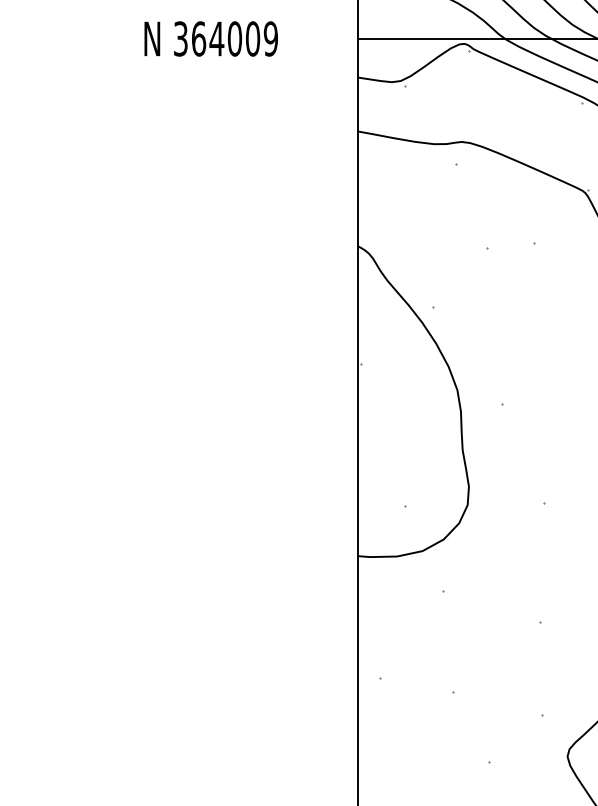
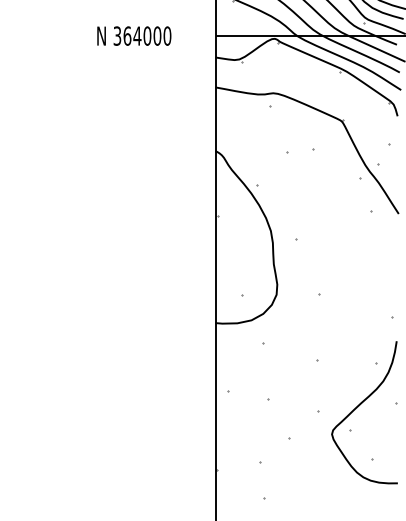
text: (271, 37) -> (167, 35), 364009 -> 364000

